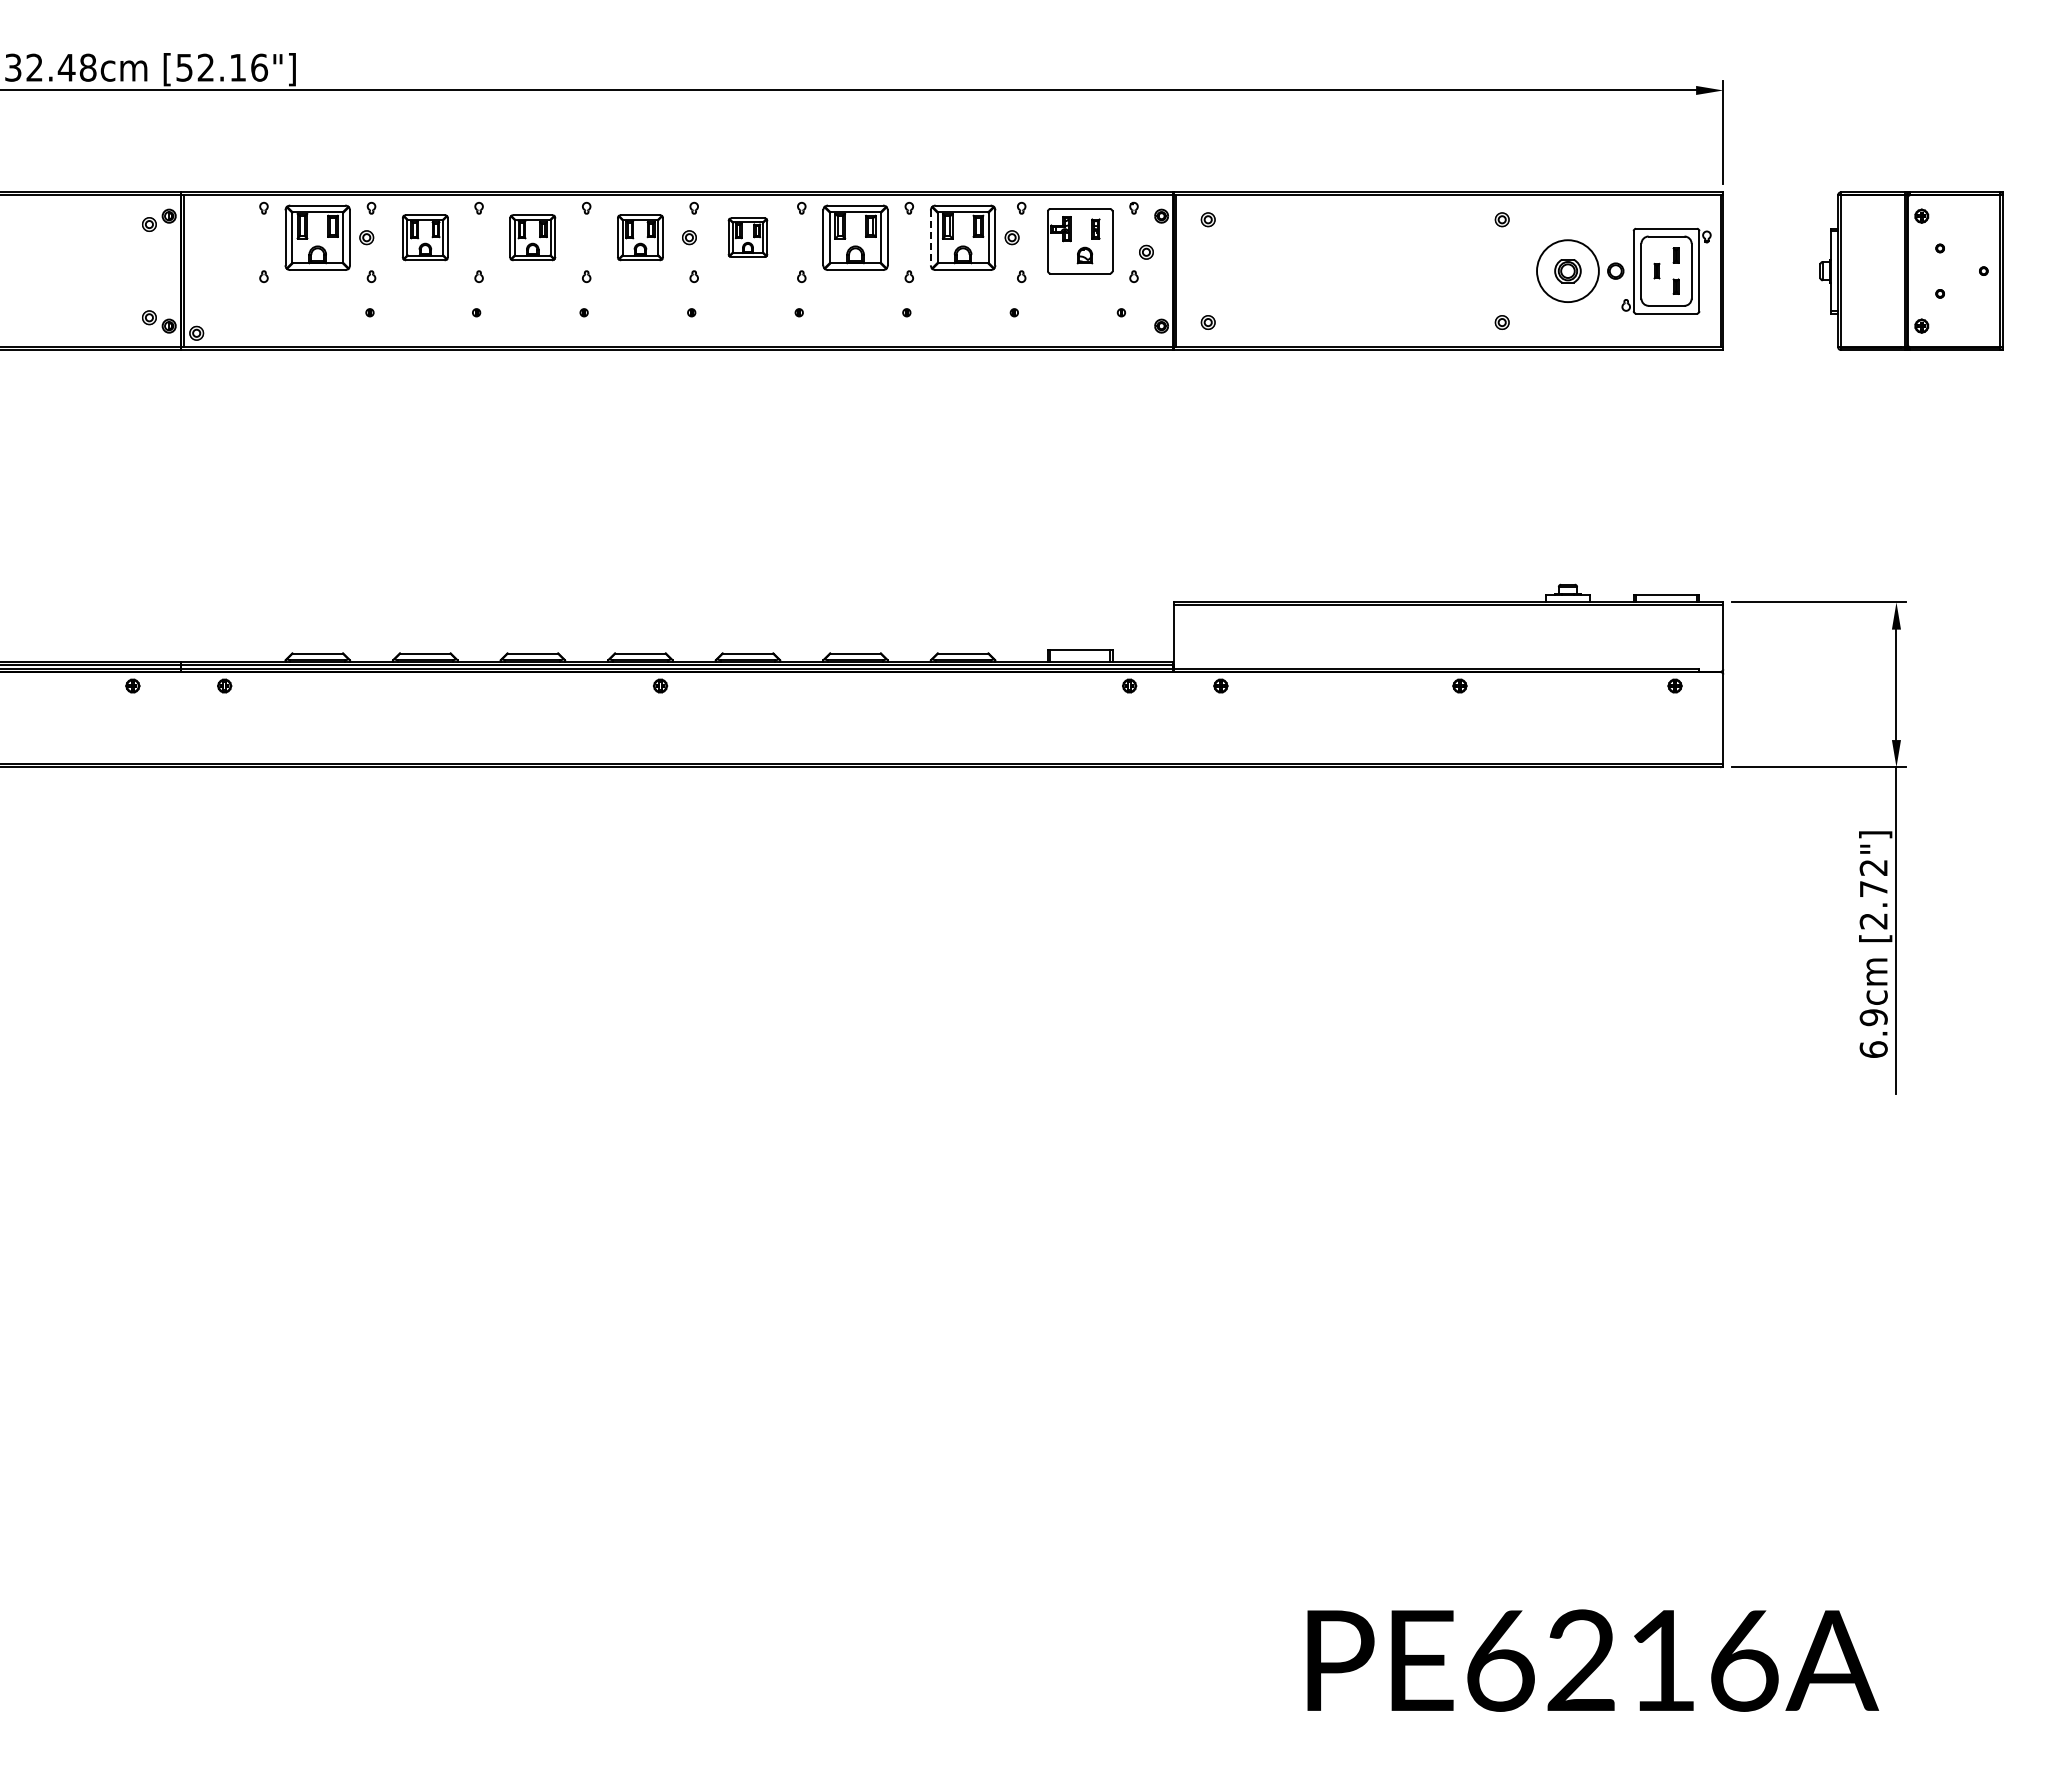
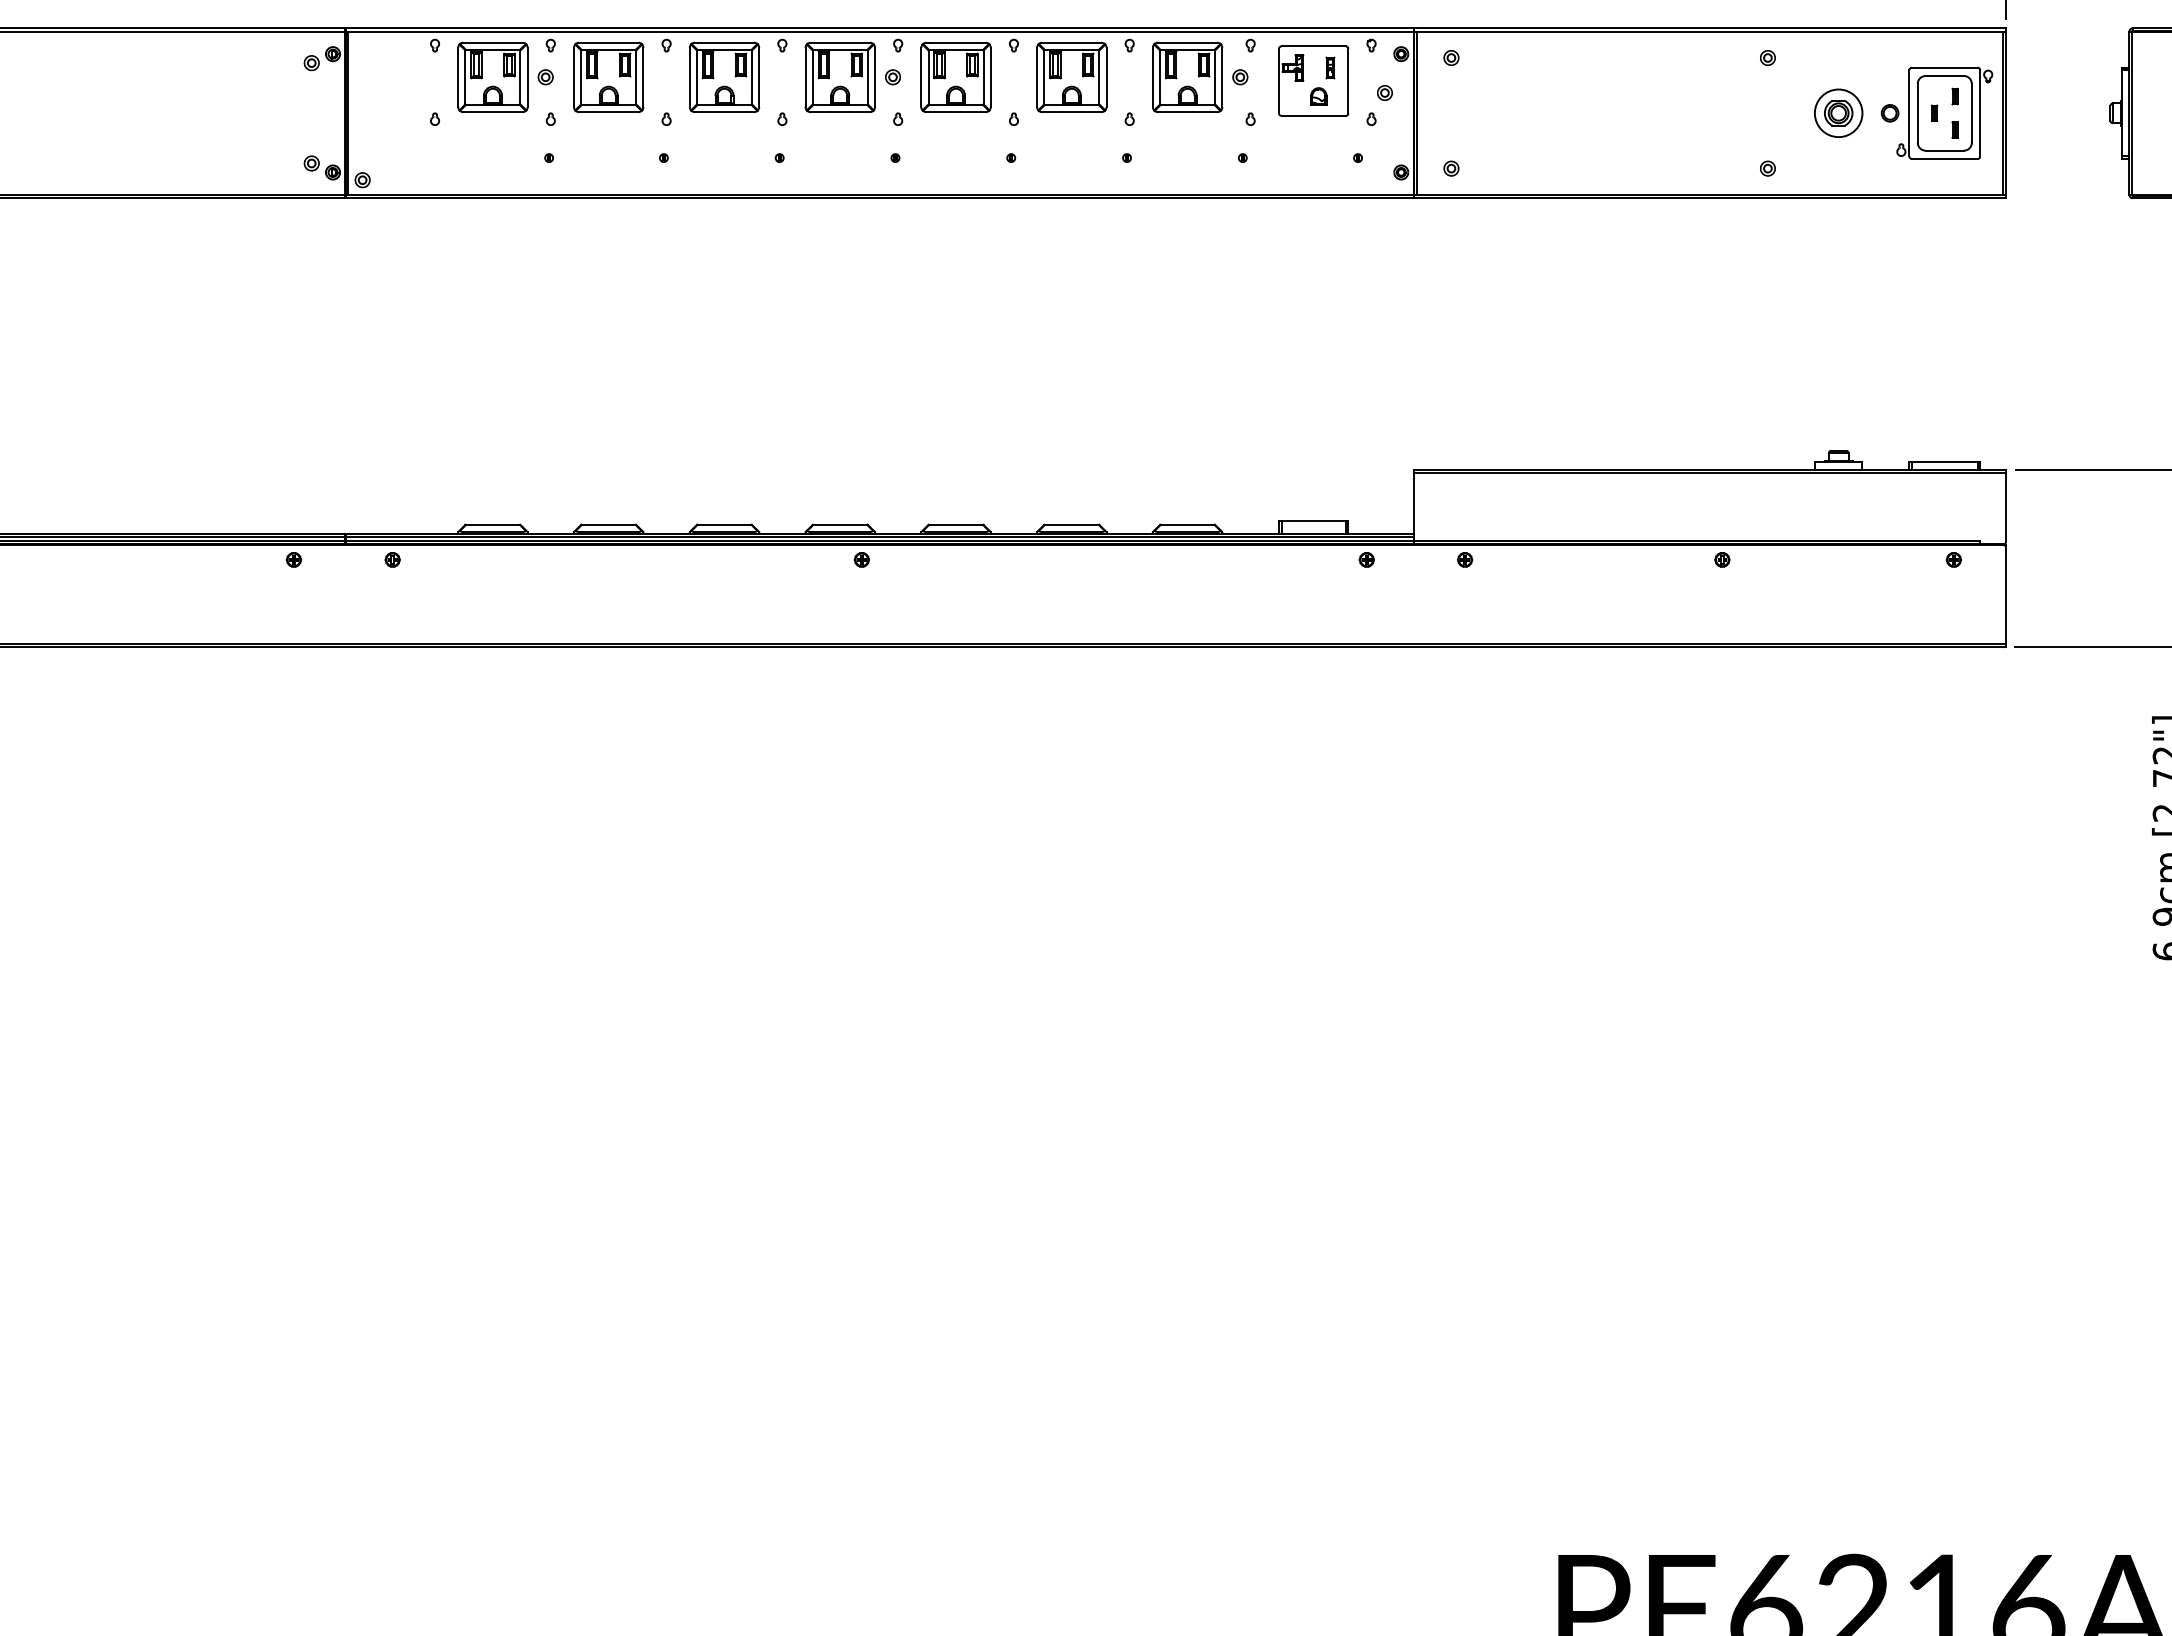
part: (425, 237) -> (608, 77), size x1.43
part: (532, 237) -> (724, 77), size x1.43
part: (640, 237) -> (840, 77), size x1.43
part: (747, 237) -> (955, 77), size x1.67
line: (930, 238) -> (1152, 78), dashed -> solid
circle: (1567, 271) -> (1838, 113), size x0.71

